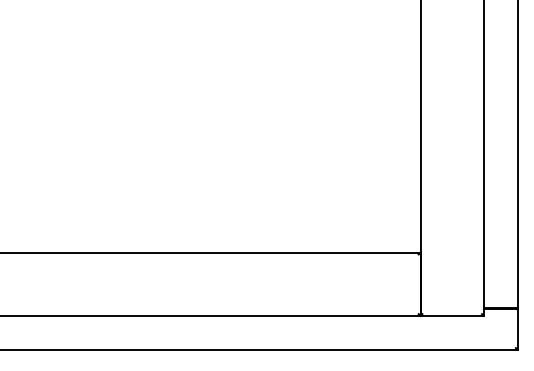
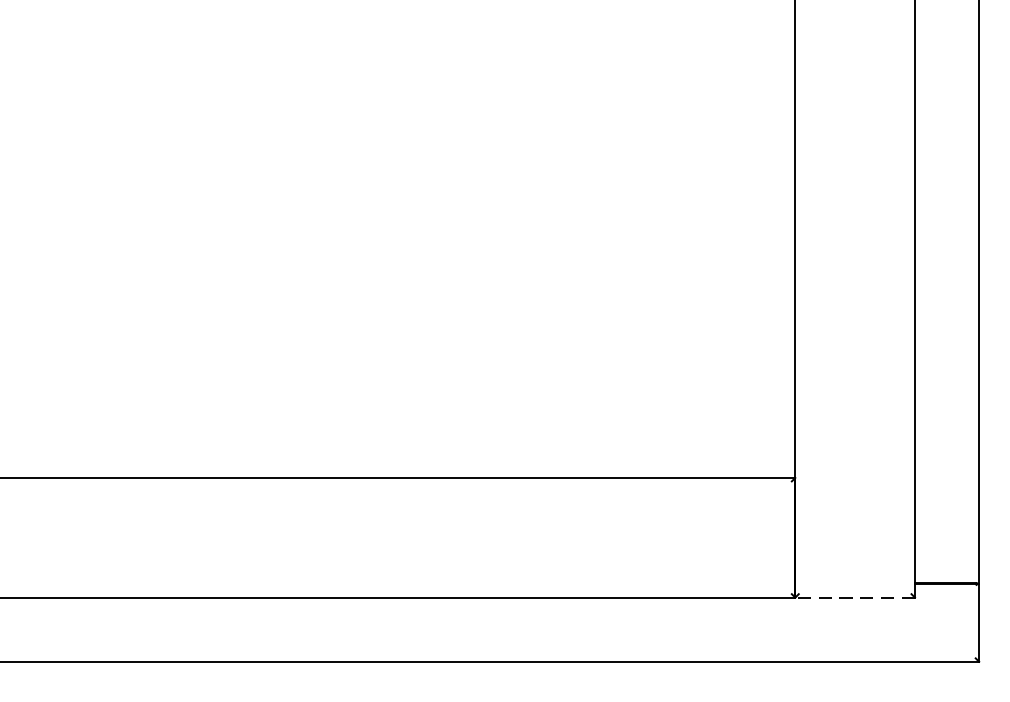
line: (452, 315) -> (855, 596), solid -> dashed

